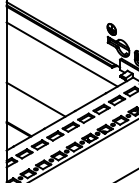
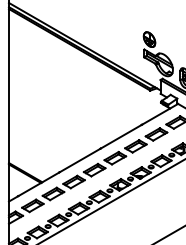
line: (61, 54) -> (82, 72), removed
line: (35, 99) -> (47, 133), removed

